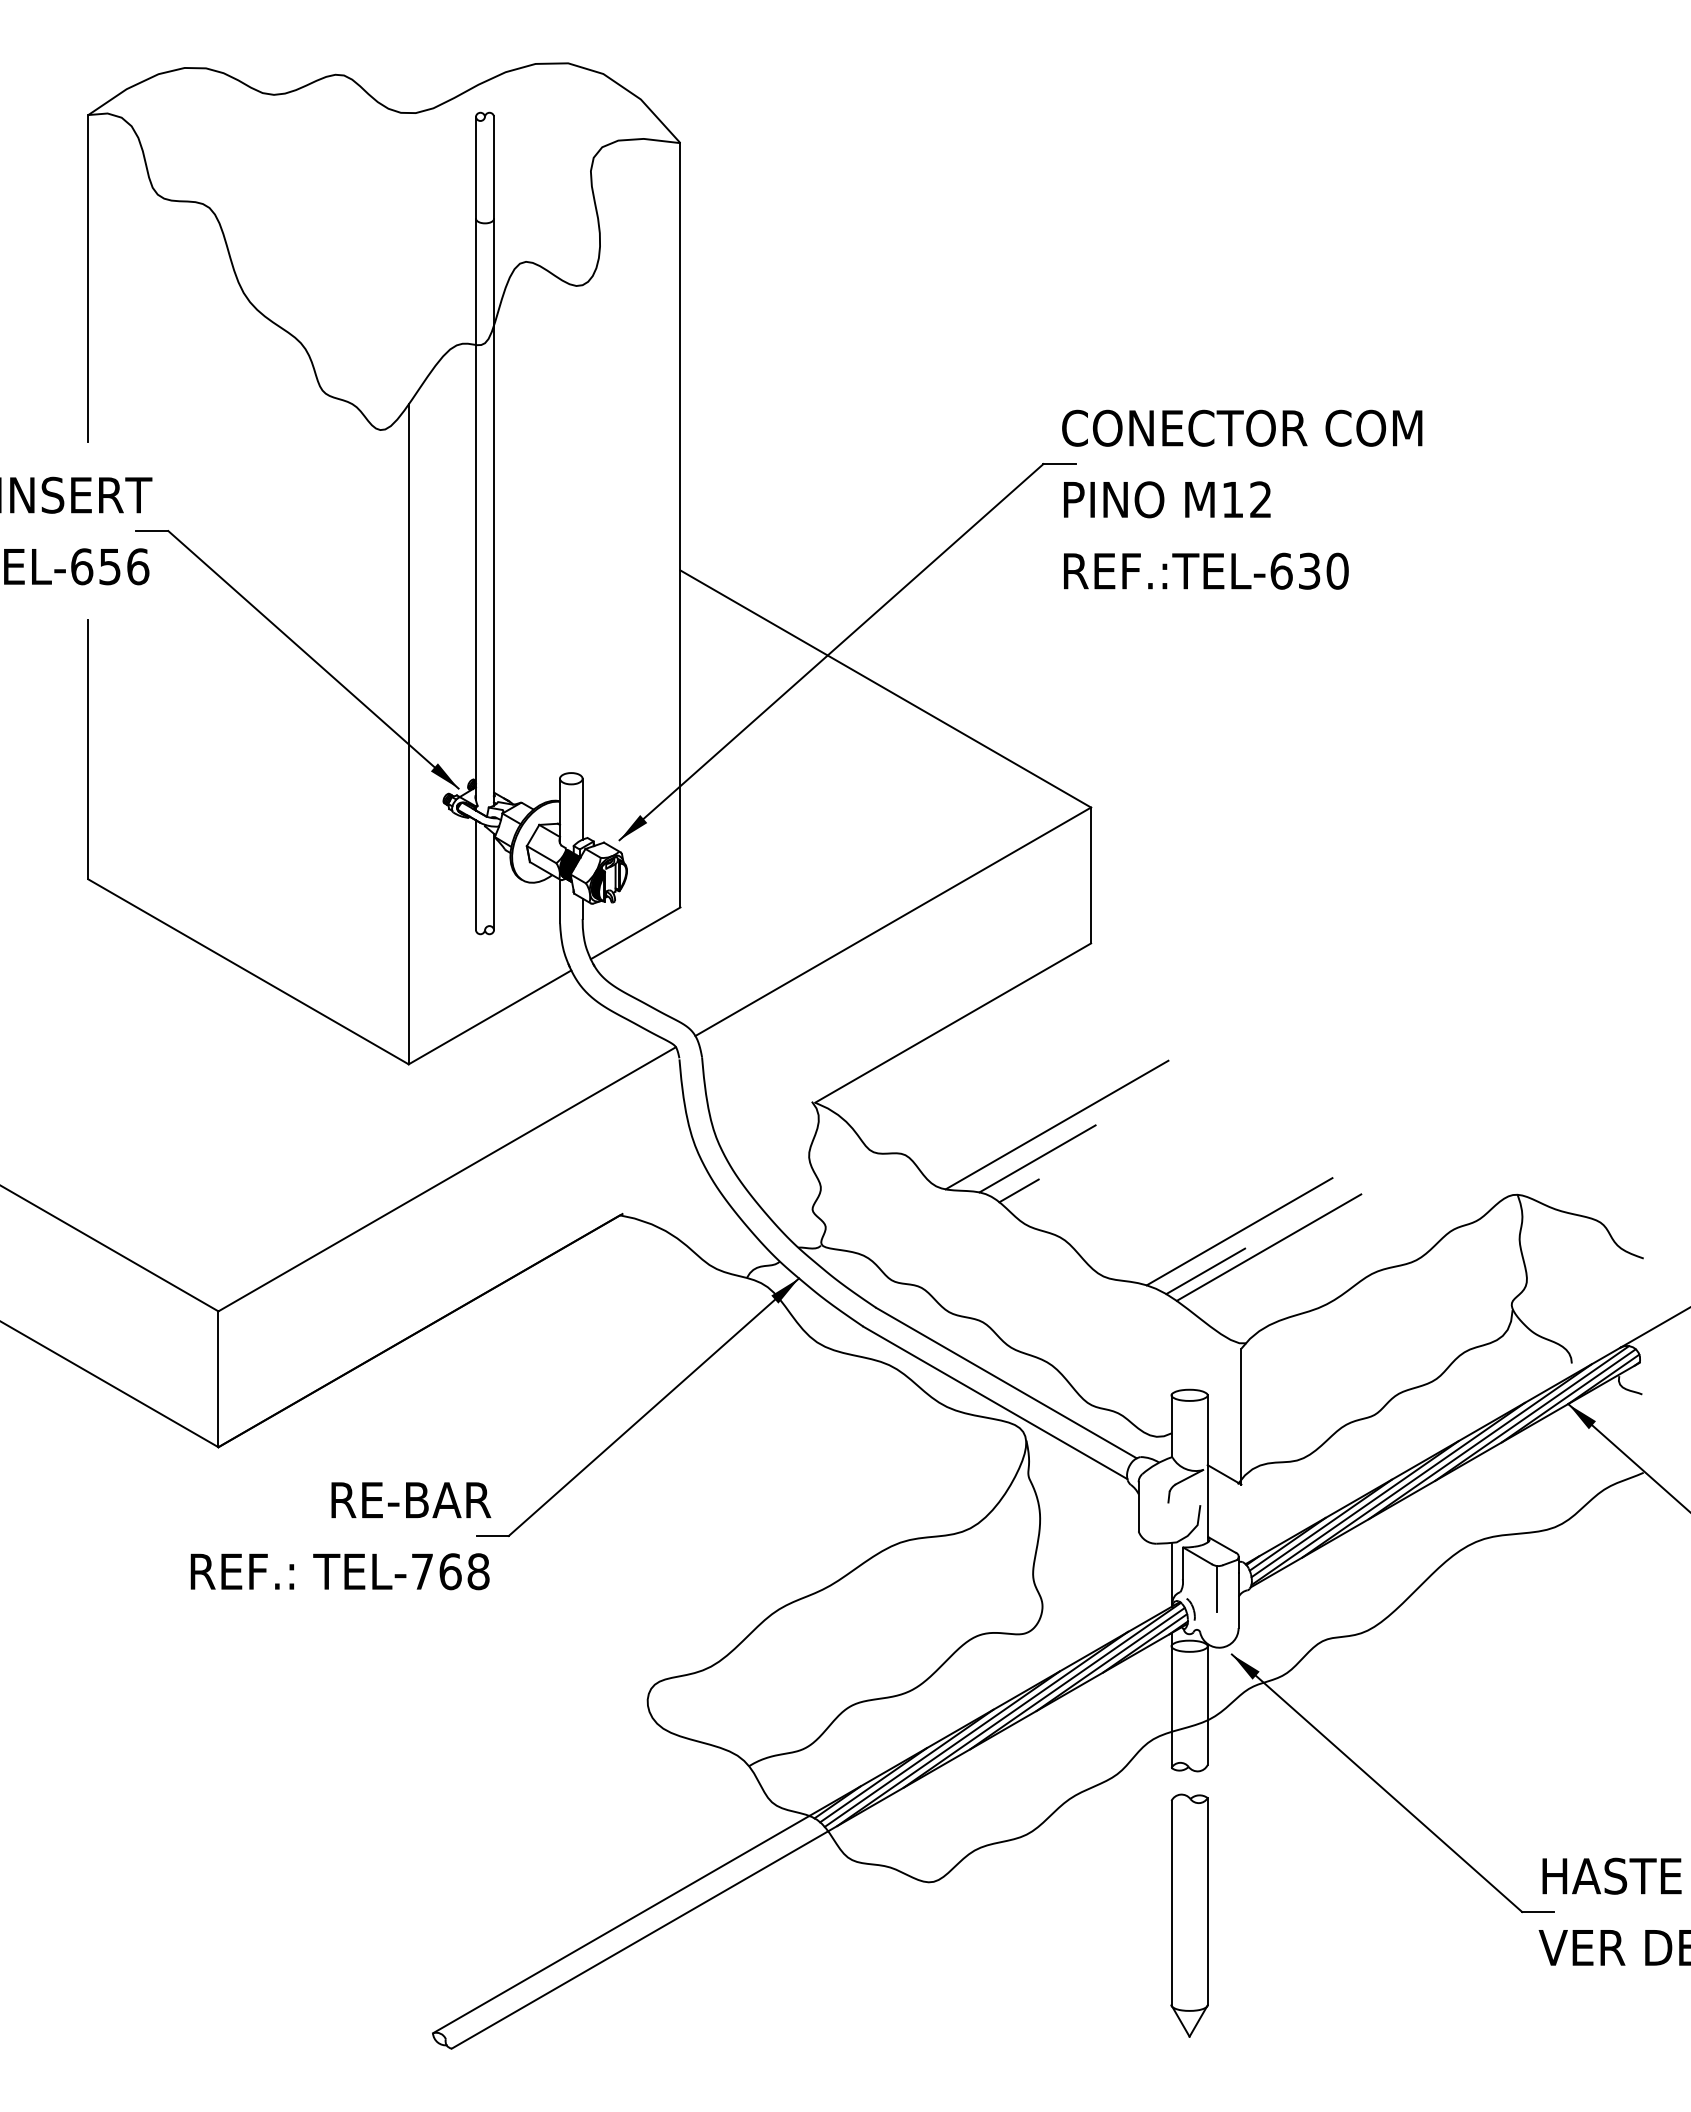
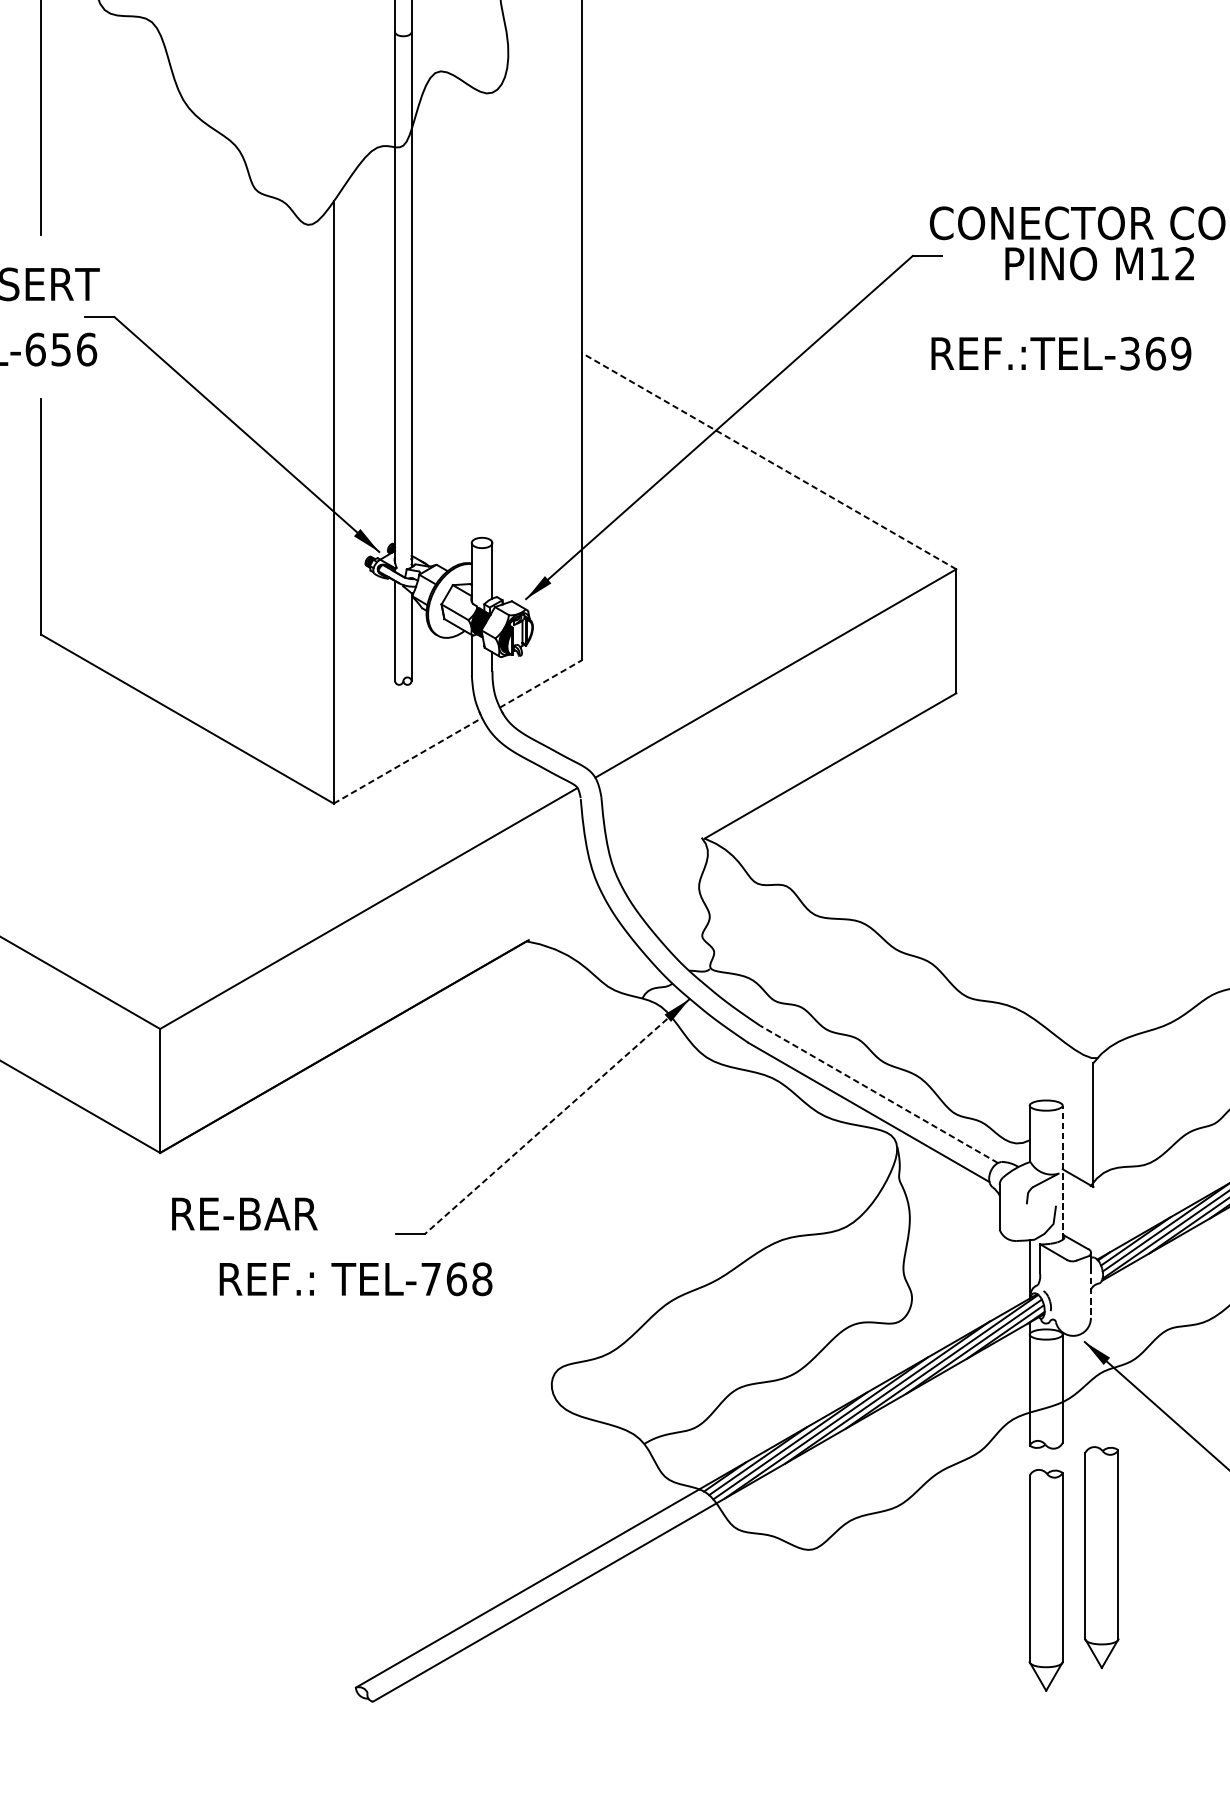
text: (1167, 499) -> (1099, 263), moved
text: (1309, 570) -> (1155, 353), REF.:TEL-630 -> REF.:TEL-369
line: (885, 688) -> (768, 460), solid -> dashed
line: (635, 933) -> (540, 684), solid -> dashed
line: (490, 1017) -> (408, 760), solid -> dashed
line: (1056, 1124) -> (924, 858), removed
line: (1037, 1158) -> (907, 889), removed
line: (1018, 1190) -> (890, 918), removed
line: (1239, 1231) -> (1091, 956), removed
line: (1268, 1247) -> (1118, 970), removed
line: (1205, 1271) -> (1060, 992), removed
line: (1006, 1382) -> (879, 1093), solid -> dashed
line: (653, 1407) -> (557, 1116), solid -> dashed
line: (1207, 1468) -> (1062, 1172), solid -> dashed
text: (411, 1499) -> (245, 1213), moved
text: (339, 1571) -> (355, 1279), moved
line: (1217, 1589) -> (1071, 1282), removed
line: (1238, 1601) -> (1090, 1293), solid -> dashed
part: (1250, 1890) -> (1101, 1557), added

